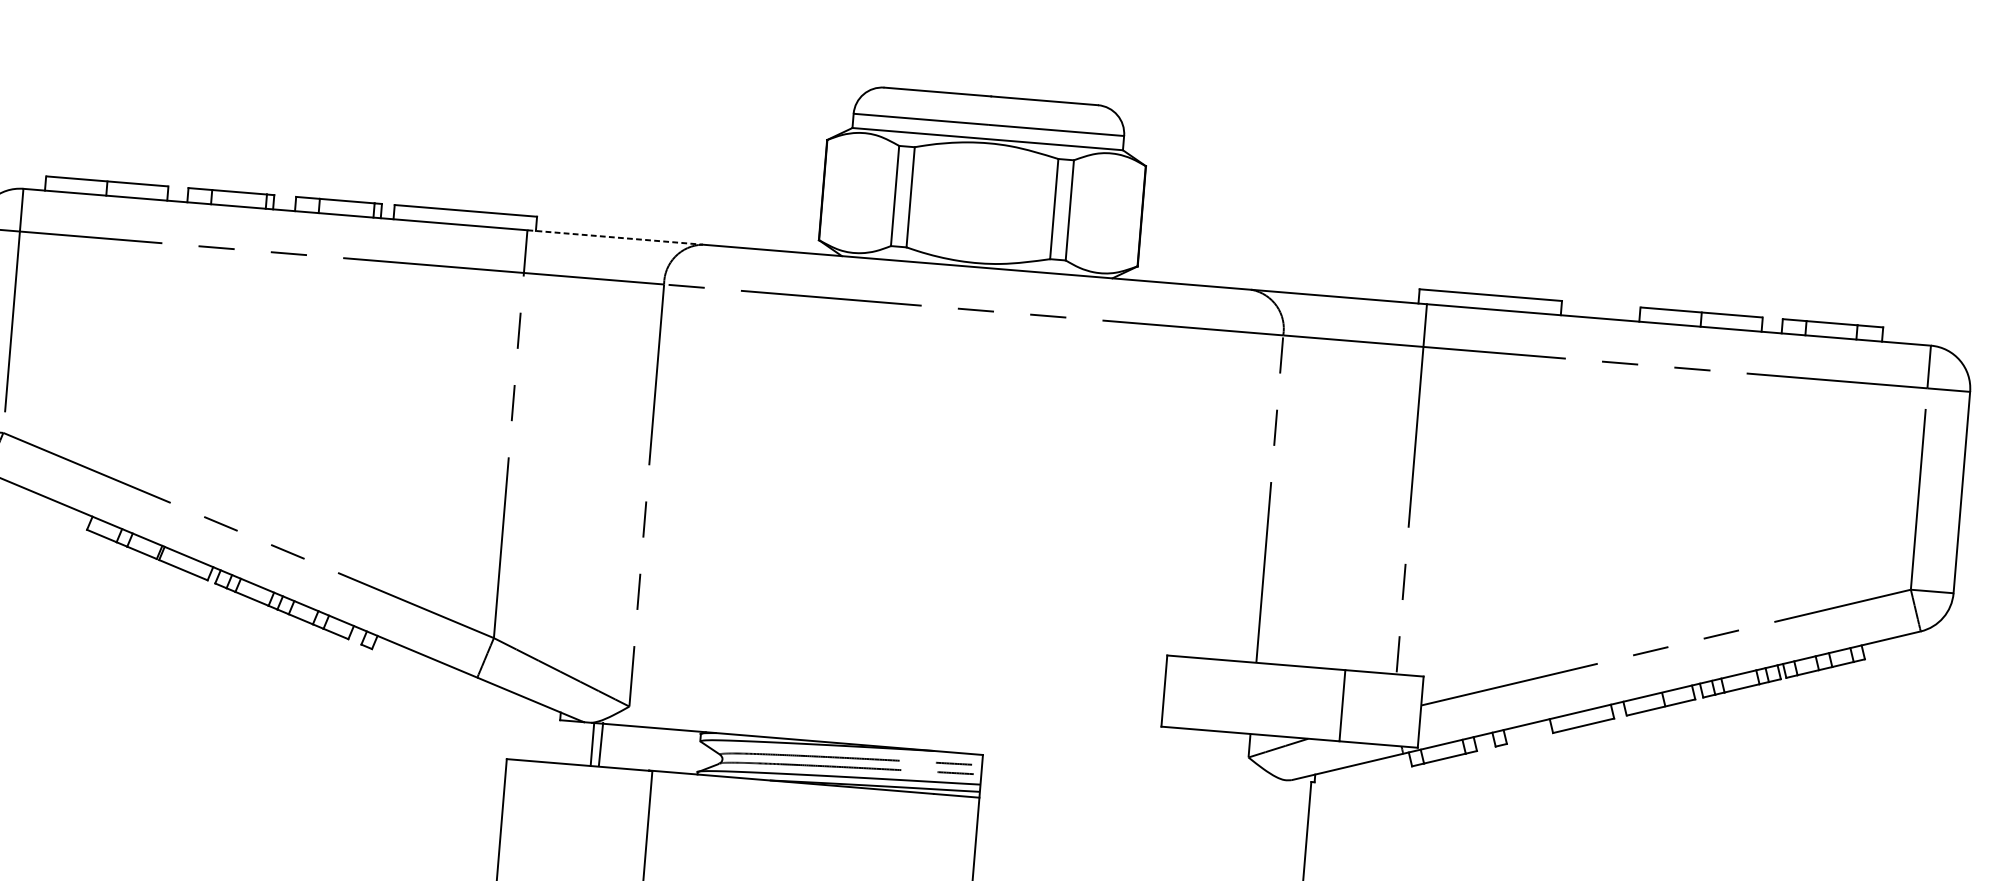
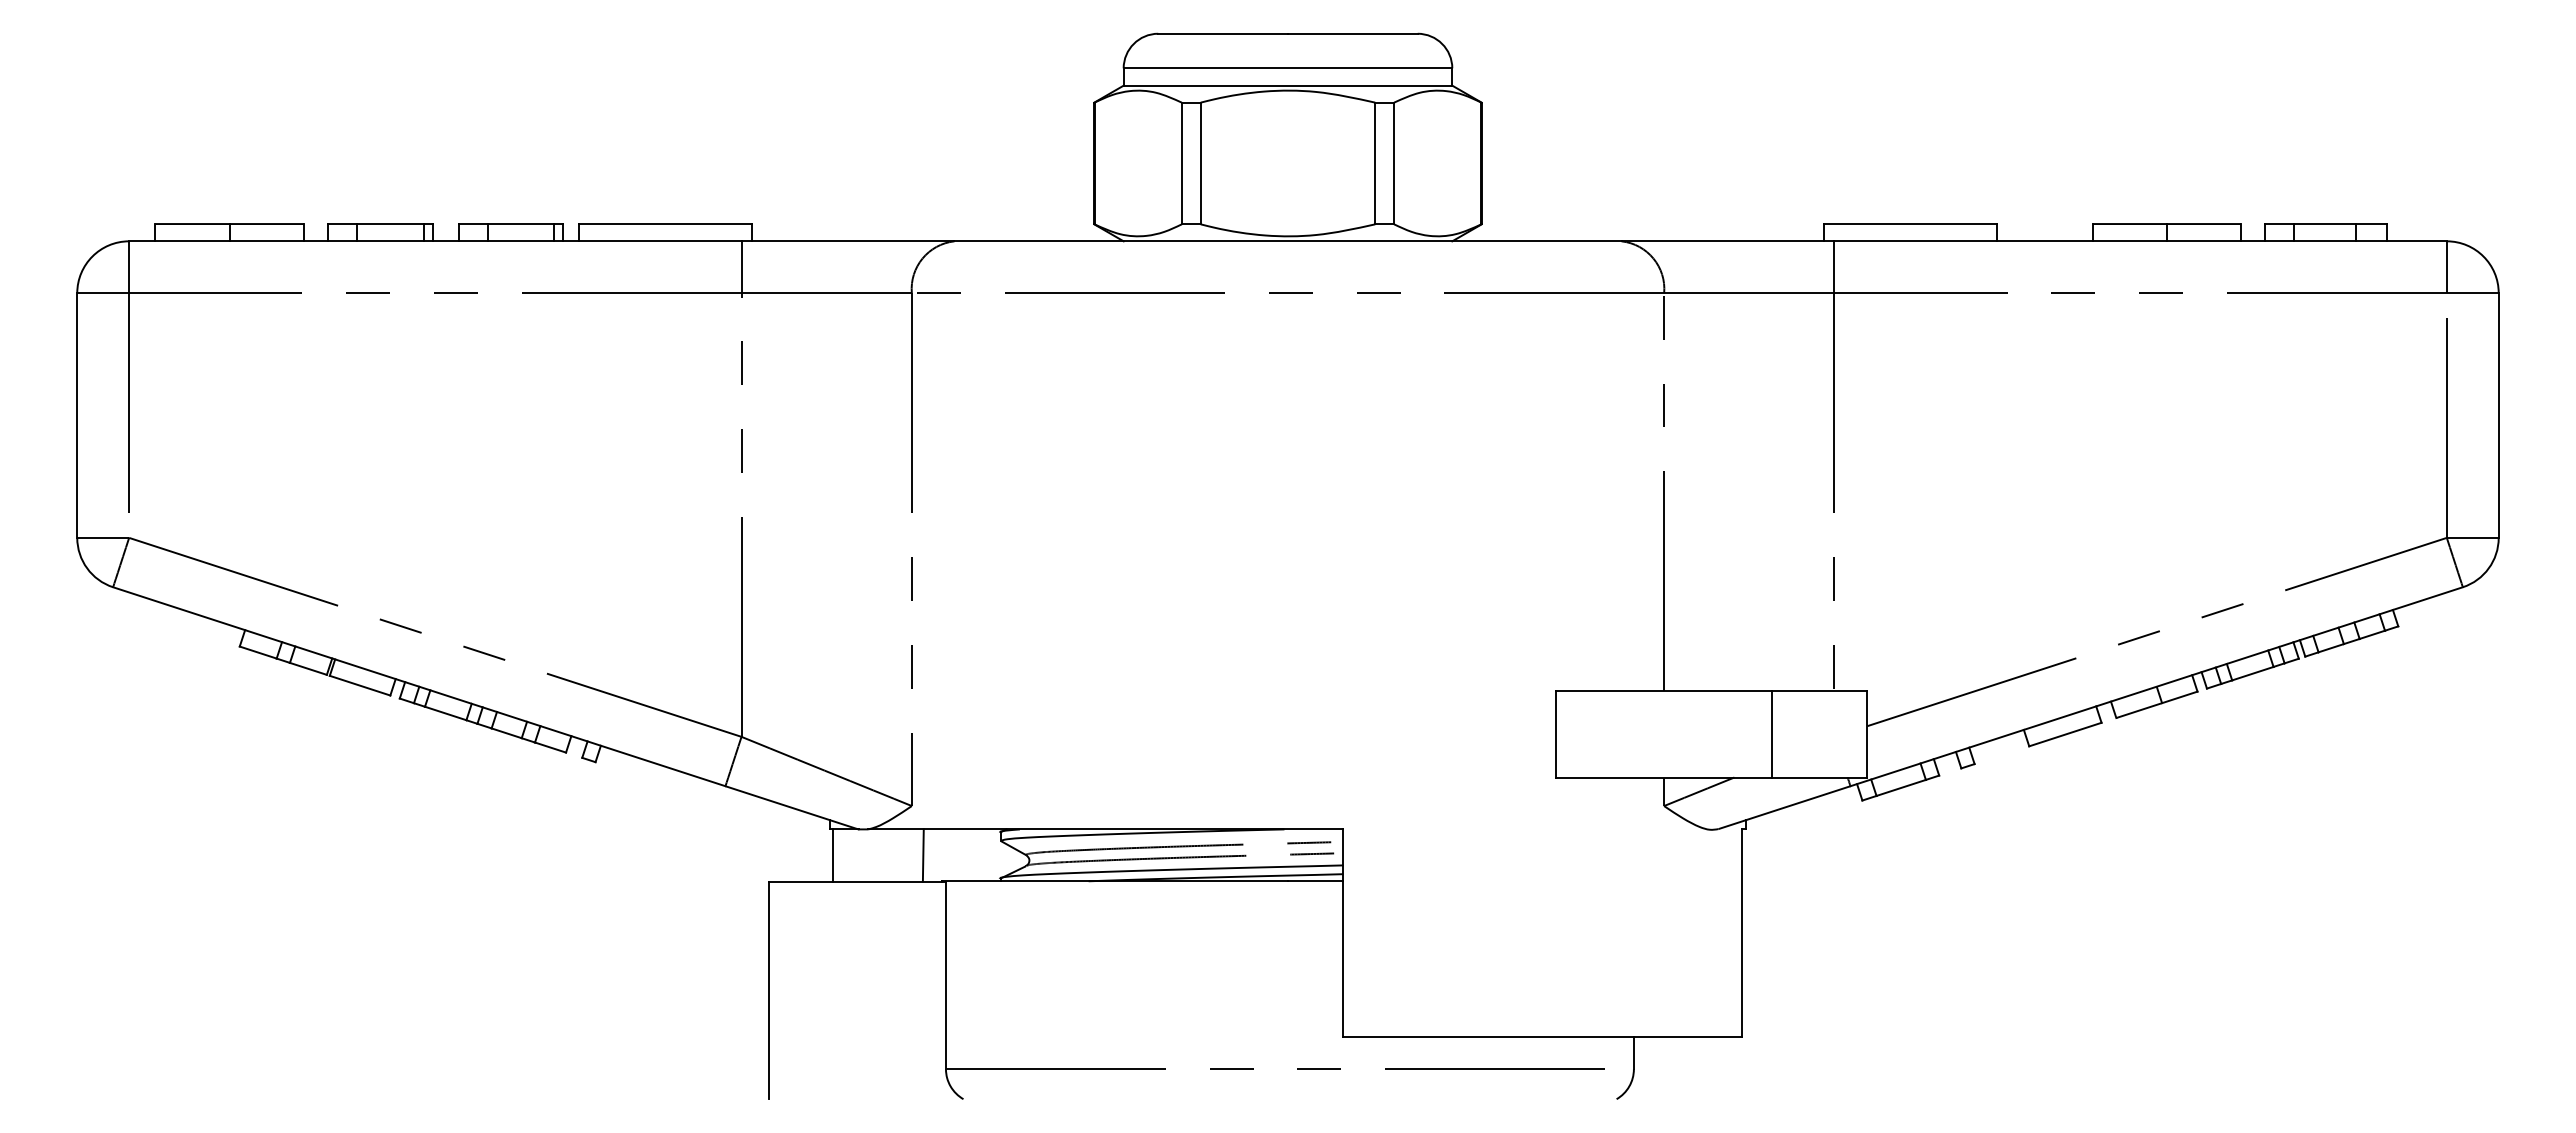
line: (615, 237) -> (848, 241), dashed -> solid
line: (592, 744) -> (833, 855), moved
line: (600, 744) -> (922, 855), moved

